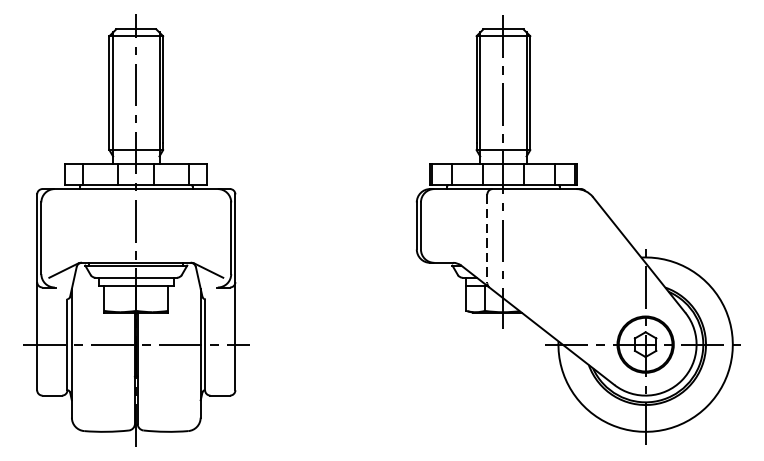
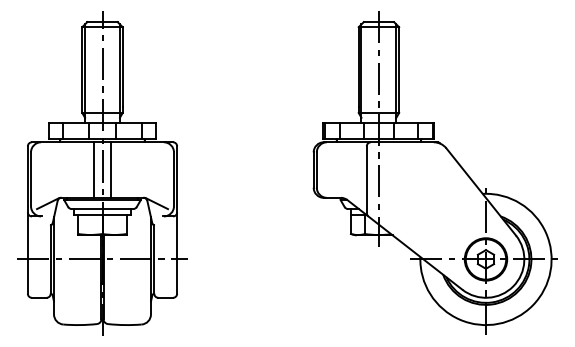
line: (125, 225) -> (94, 169), added
line: (146, 225) -> (110, 169), added
line: (486, 239) -> (366, 180), dashed -> solid

